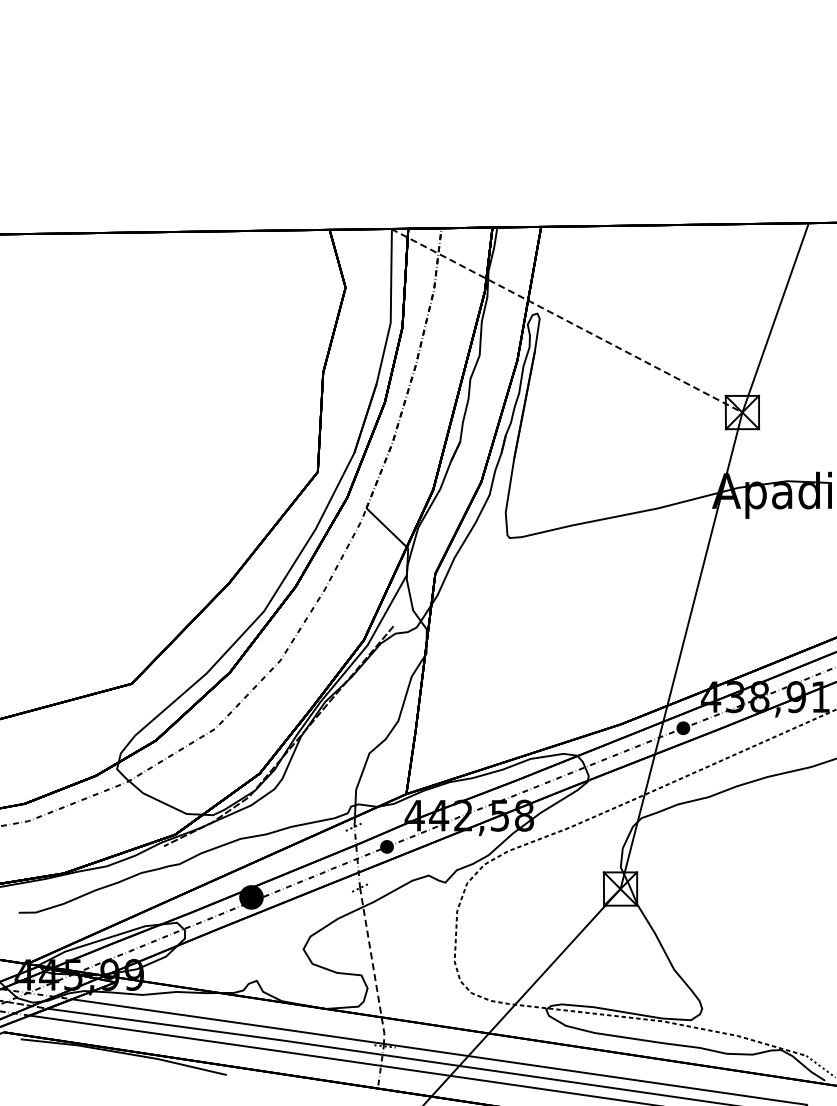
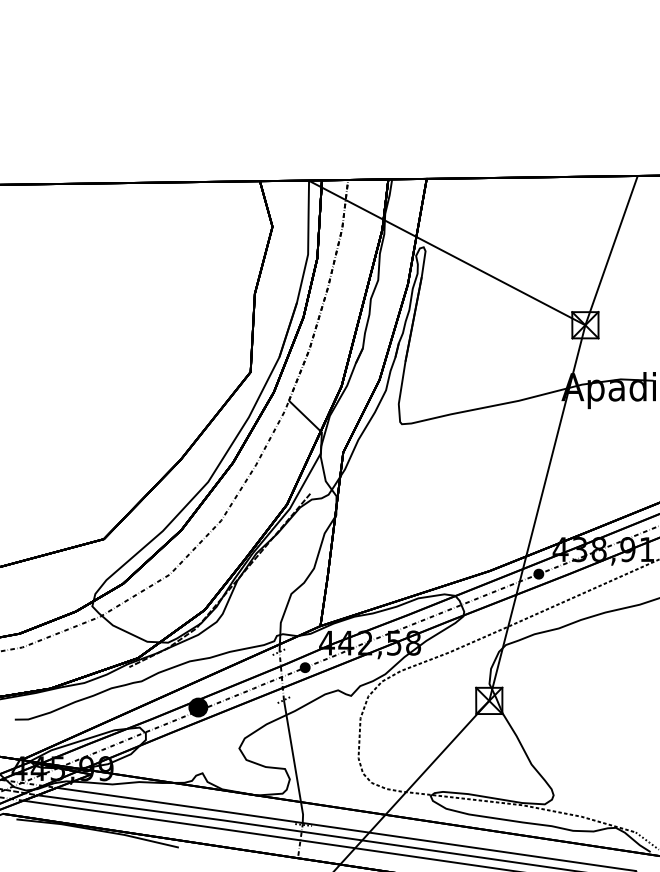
line: (567, 321) -> (447, 253), dashed -> solid
line: (373, 967) -> (294, 762), dashed -> solid

